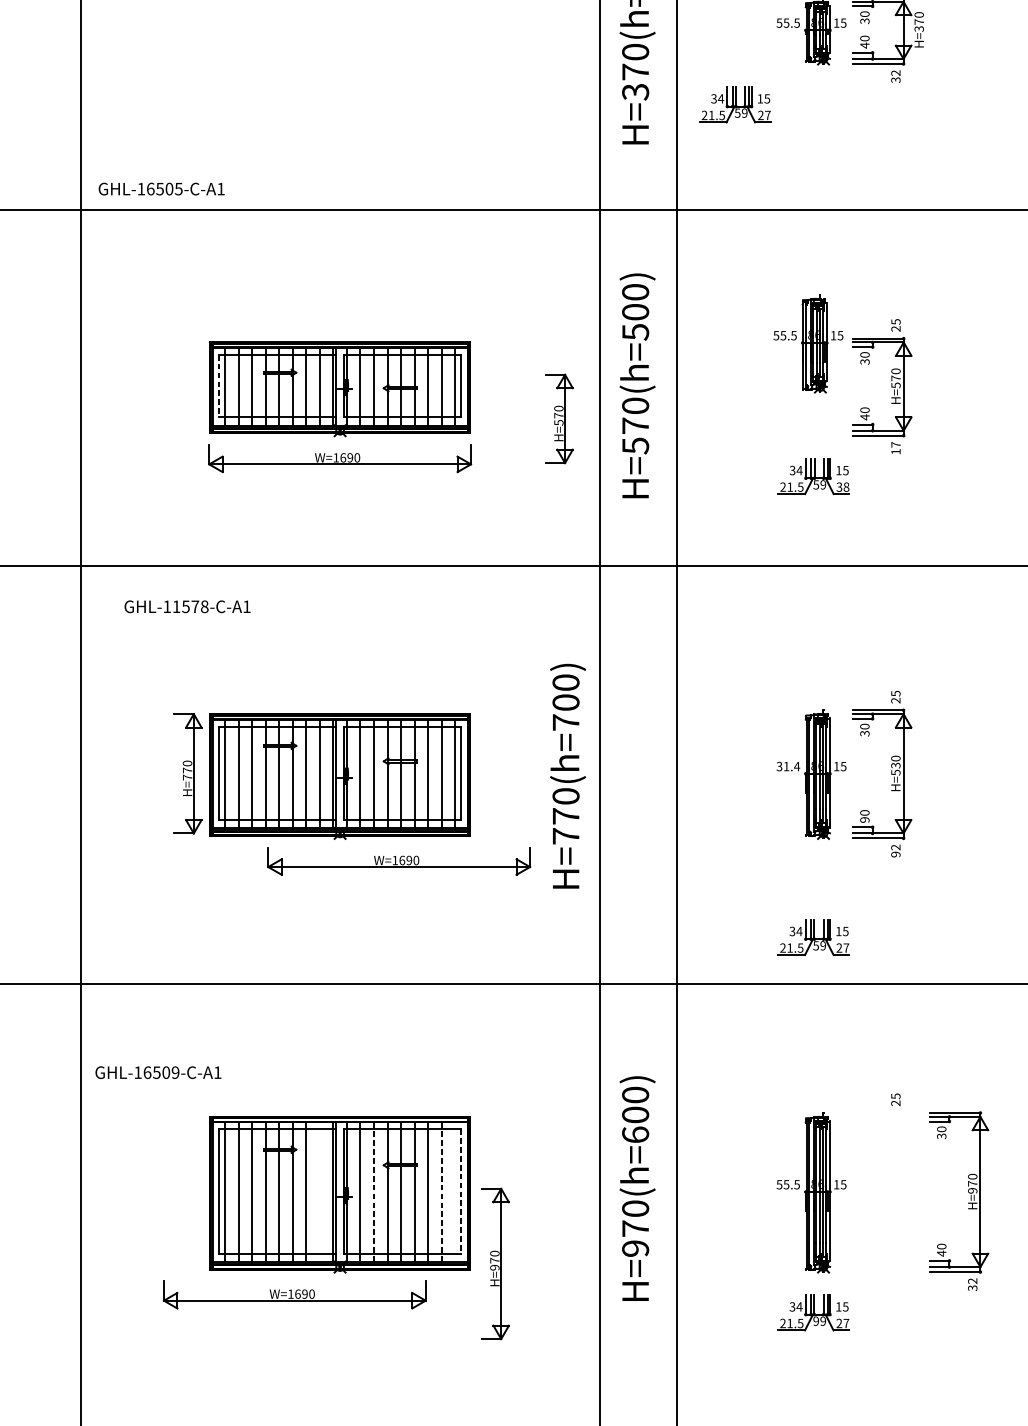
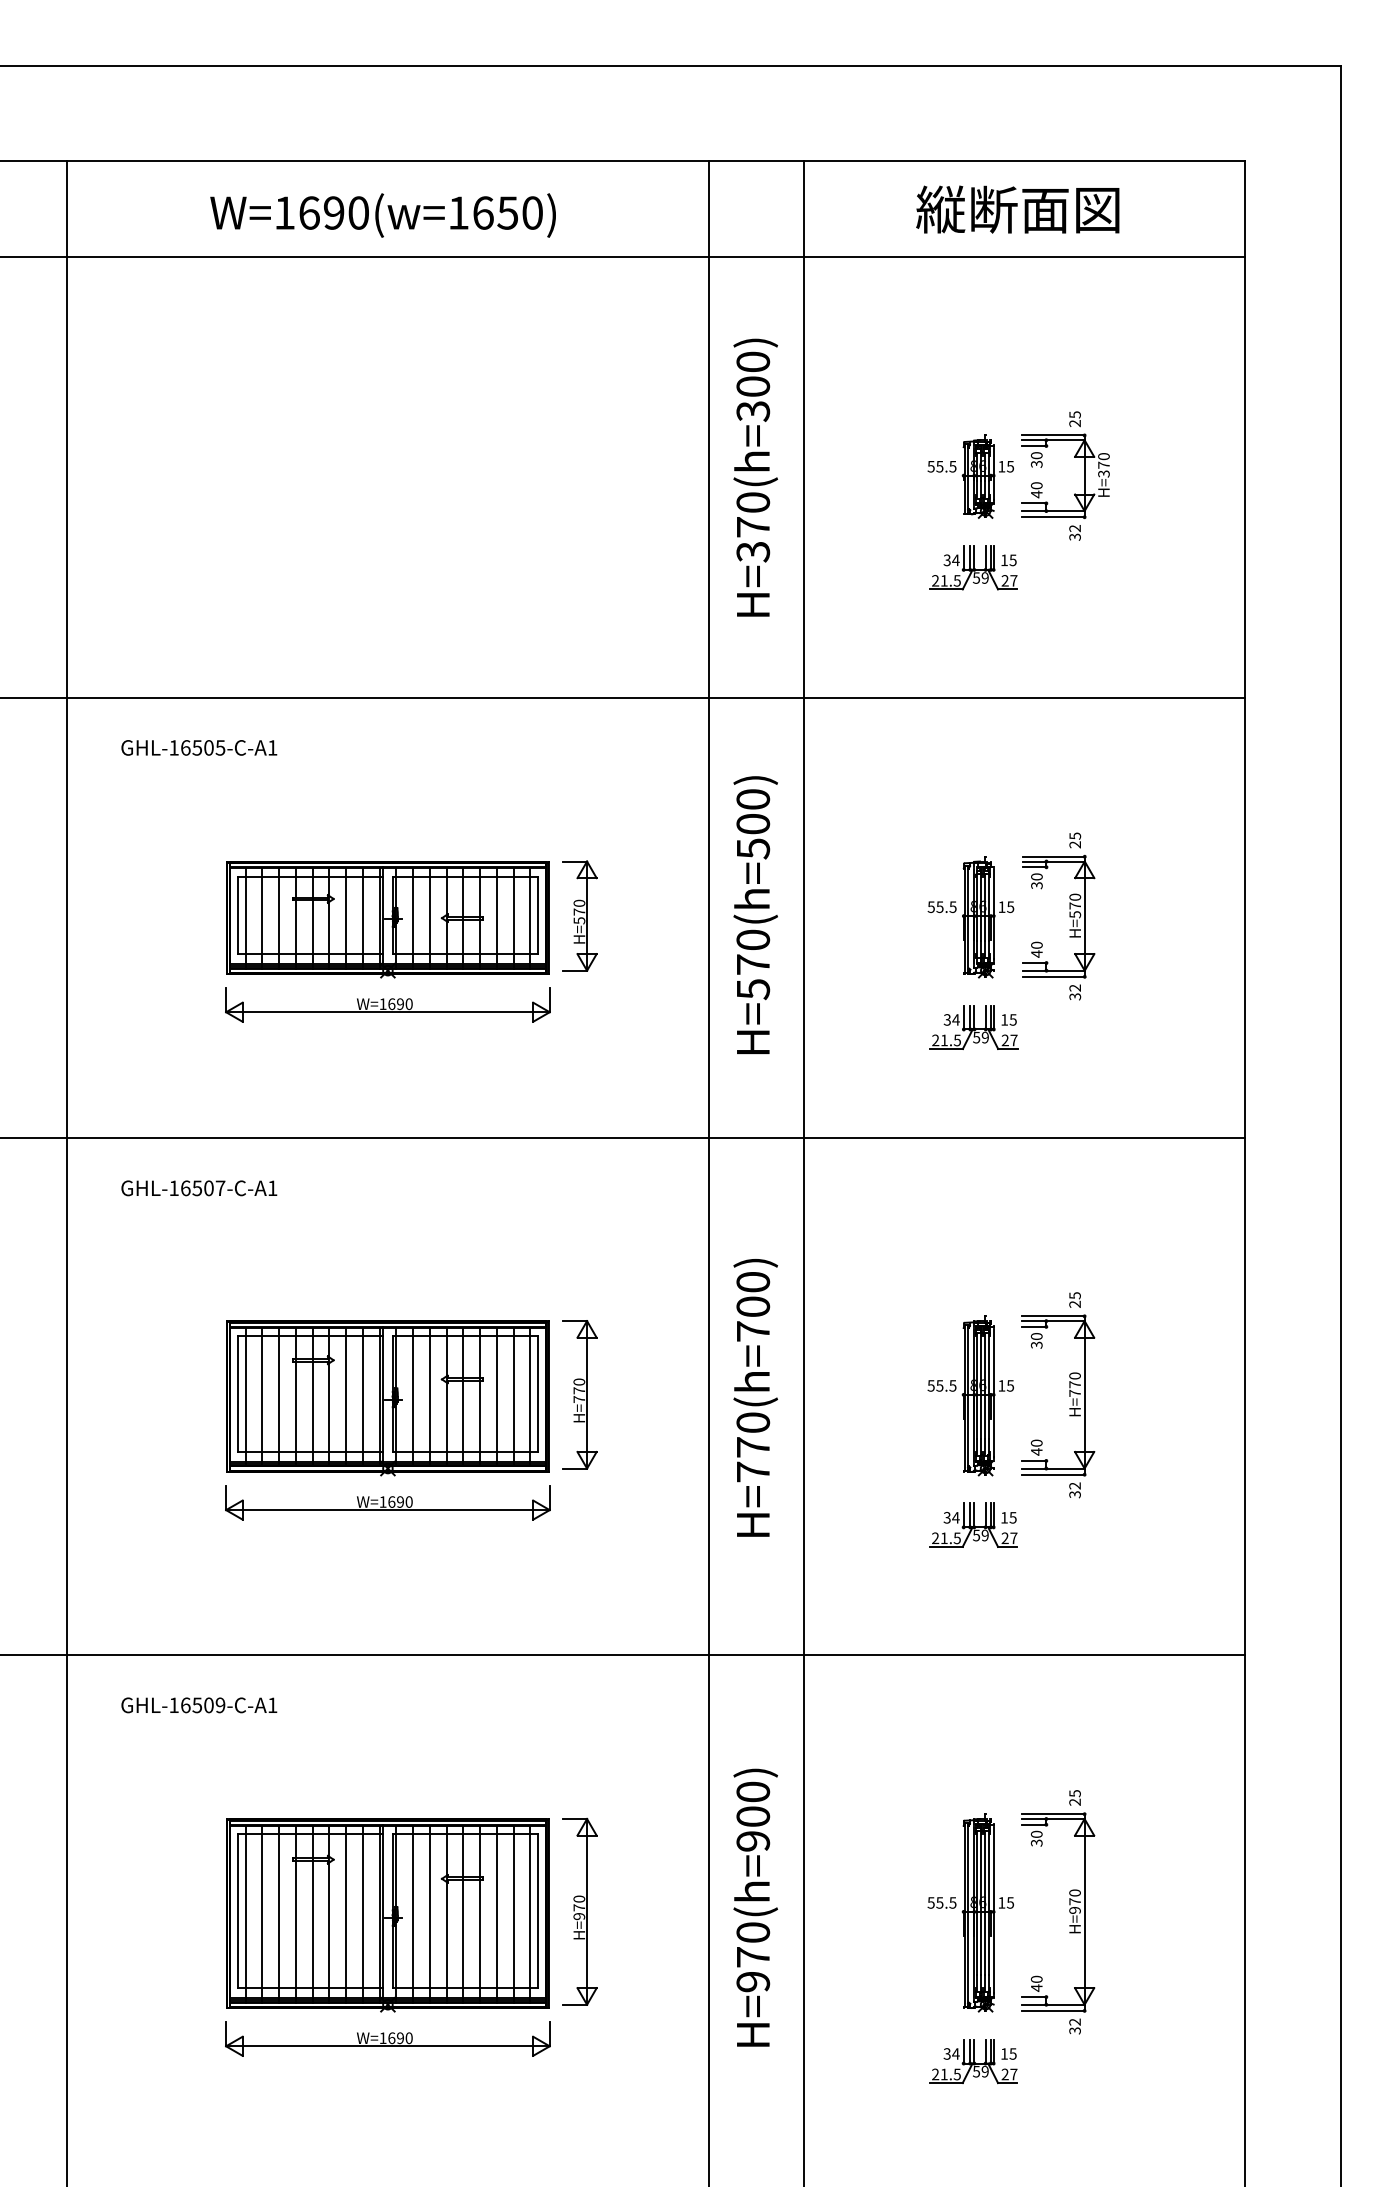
part: (735, 104) -> (973, 567), moved
text: (161, 188) -> (199, 747), moved
part: (808, 344) -> (970, 917), moved
line: (219, 386) -> (238, 915), dashed -> solid
part: (558, 418) -> (579, 915), moved
text: (896, 448) -> (1075, 992), 17 -> 32
text: (842, 487) -> (1009, 1040), 38 -> 27
text: (190, 606) -> (203, 1188), GHL-11578-C-A1 -> GHL-16507-C-A1
text: (788, 766) -> (942, 1385), 31.4 -> 55.5
text: (895, 769) -> (1074, 1389), H=530 -> H=770
part: (187, 773) -> (579, 1394), moved
text: (567, 775) -> (755, 1397), moved
text: (864, 819) -> (1036, 1451), 90 -> 40
text: (895, 854) -> (1074, 1494), 92 -> 32
part: (398, 860) -> (387, 1502), moved
part: (813, 936) -> (973, 1524), moved
text: (158, 1072) -> (199, 1705), moved
text: (635, 1135) -> (753, 1841), H=970(h=600) -> H=970(h=900)
line: (461, 1191) -> (537, 1911), dashed -> solid
line: (319, 1193) -> (362, 1913), added
line: (455, 1193) -> (530, 1913), added
line: (373, 1194) -> (429, 1914), dashed -> solid
line: (441, 1194) -> (513, 1914), dashed -> solid
part: (968, 1203) -> (1069, 1925), moved
part: (495, 1263) -> (579, 1911), moved
part: (294, 1294) -> (387, 2038), moved
text: (816, 1321) -> (976, 2071), 99 -> 59

